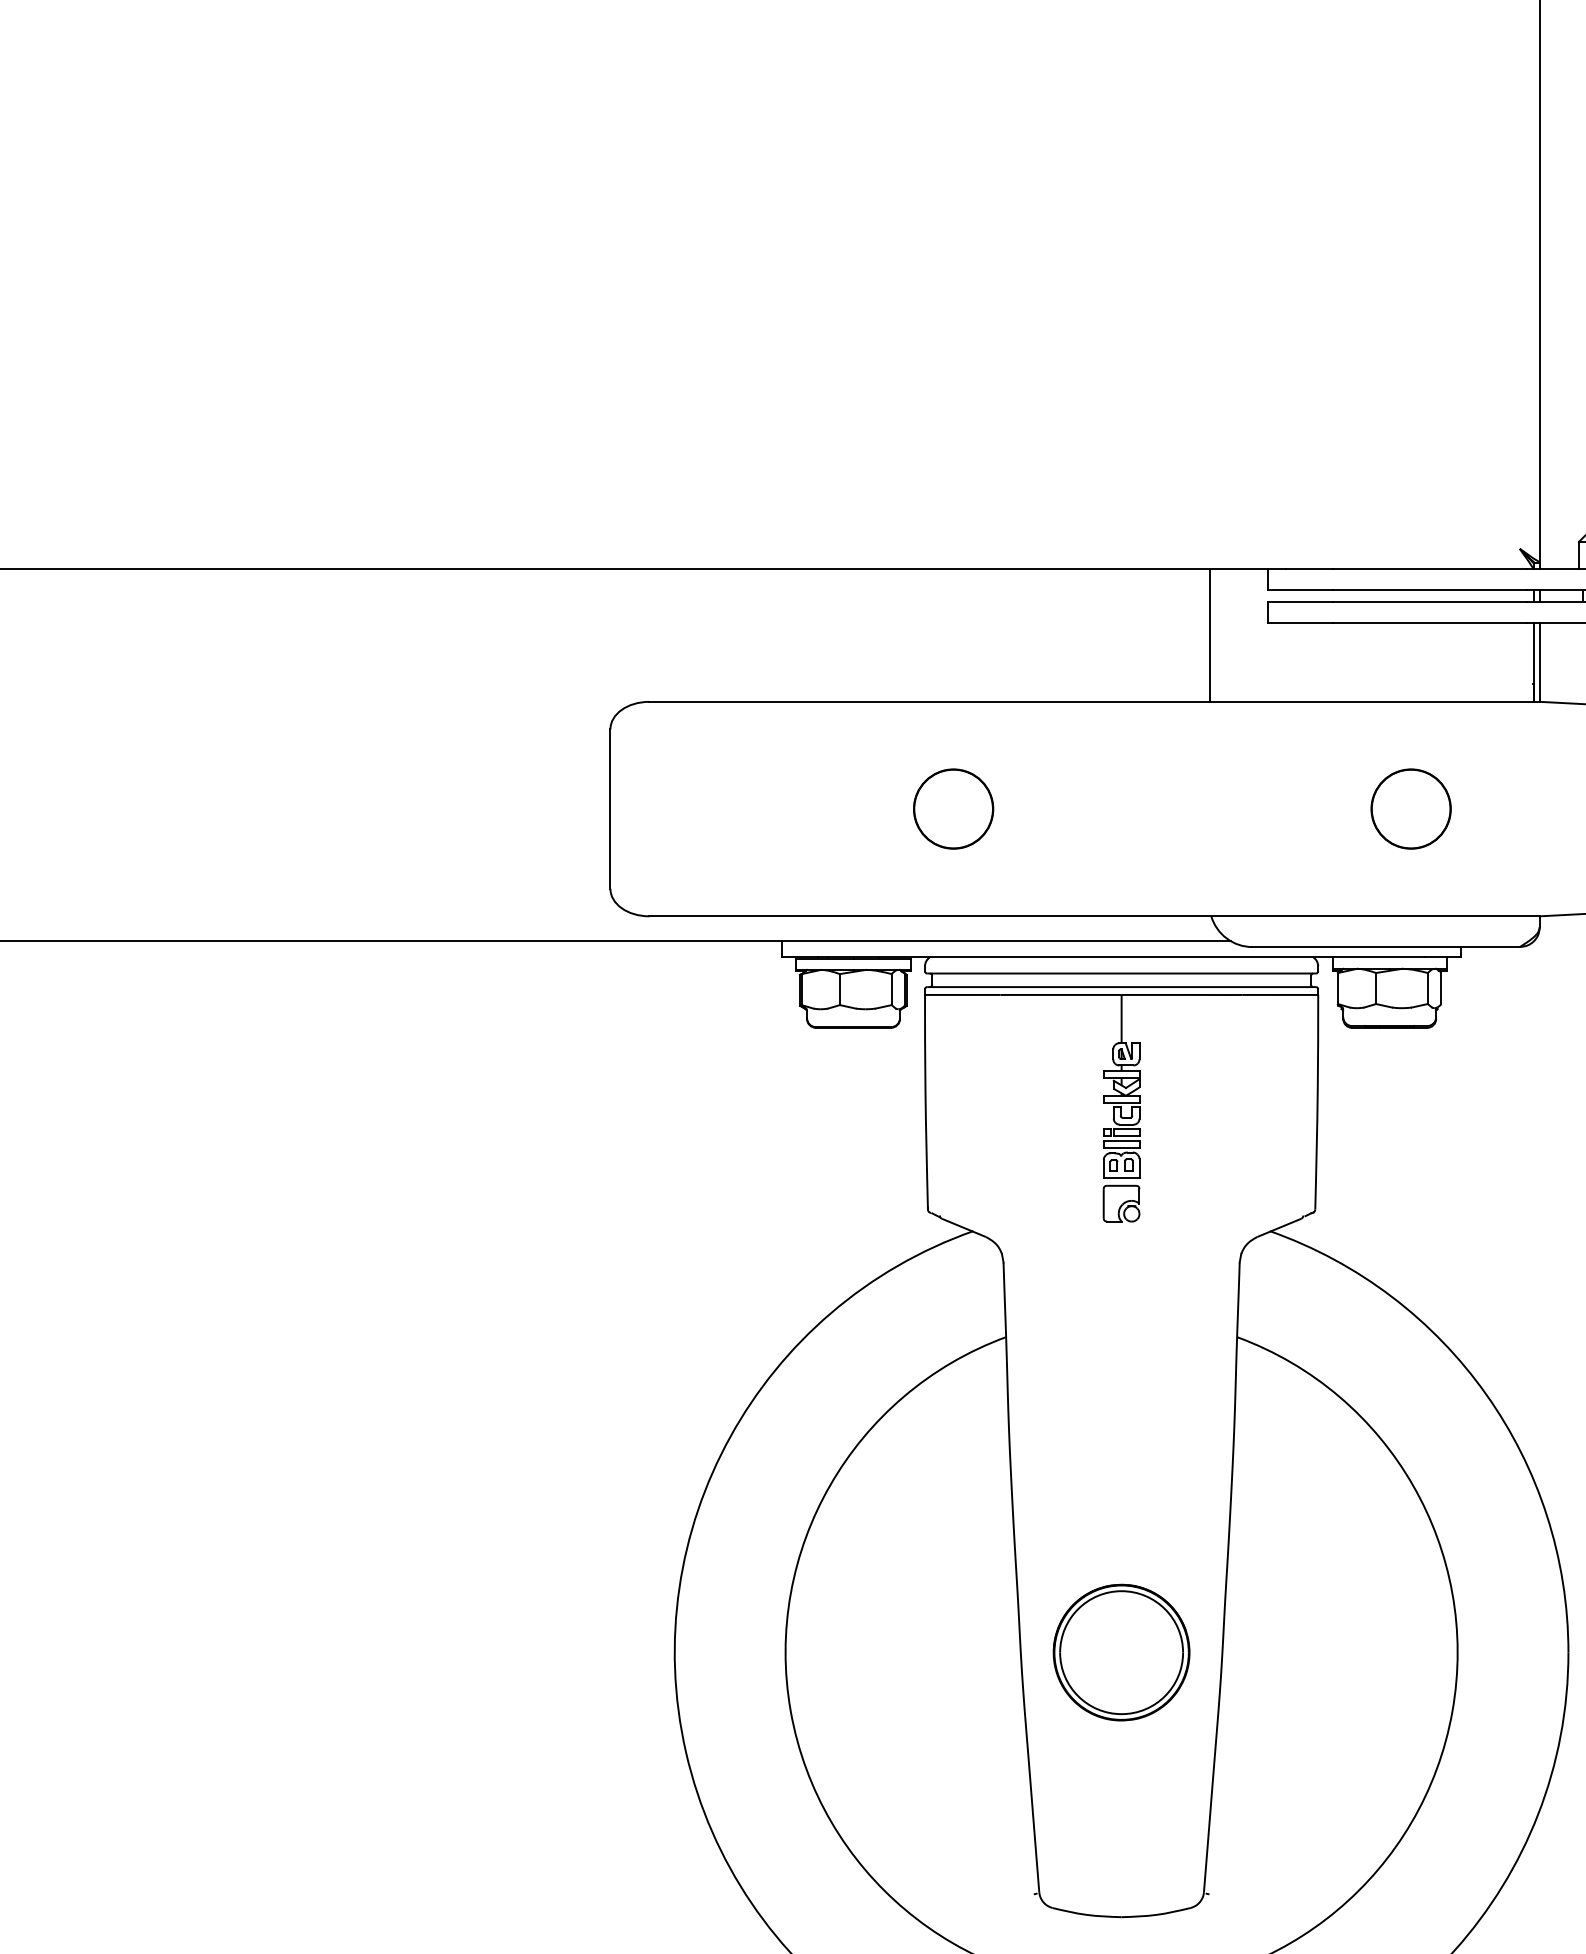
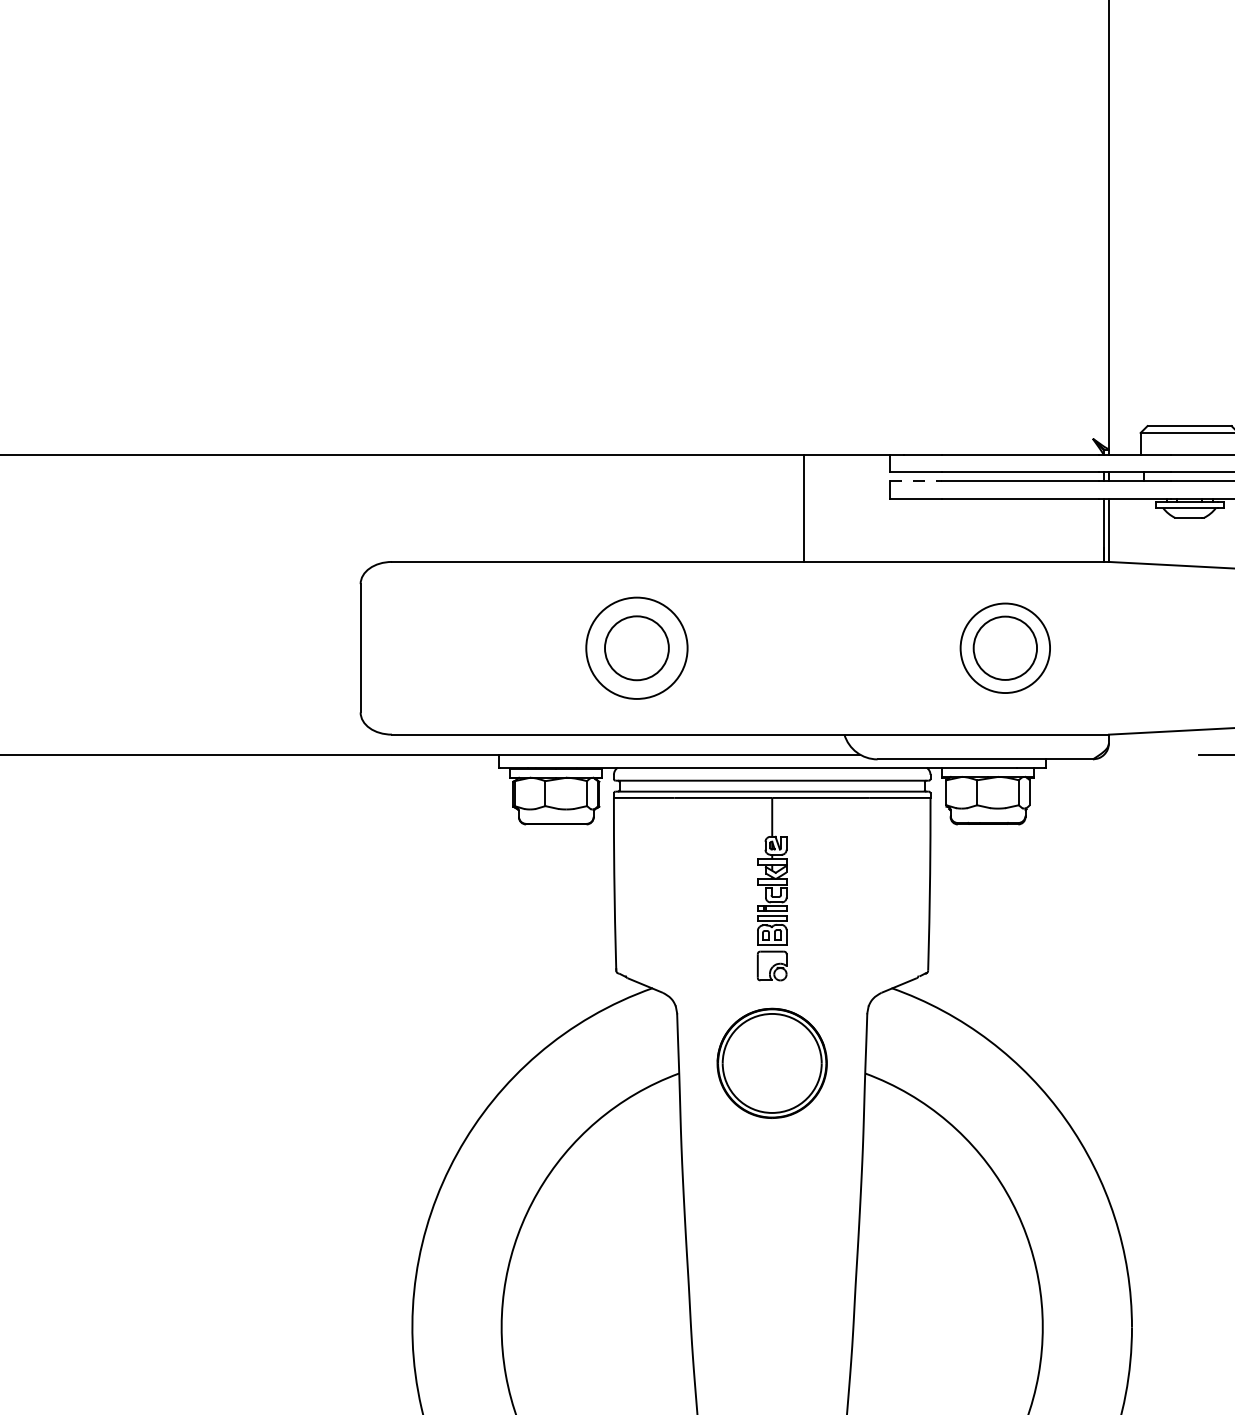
line: (1300, 601) -> (916, 481), solid -> dashed
line: (1209, 634) -> (803, 507), moved
circle: (953, 808) -> (636, 647), size x1.6
circle: (1410, 808) -> (1004, 647), size x1.4
part: (1121, 1652) -> (772, 1063), moved

